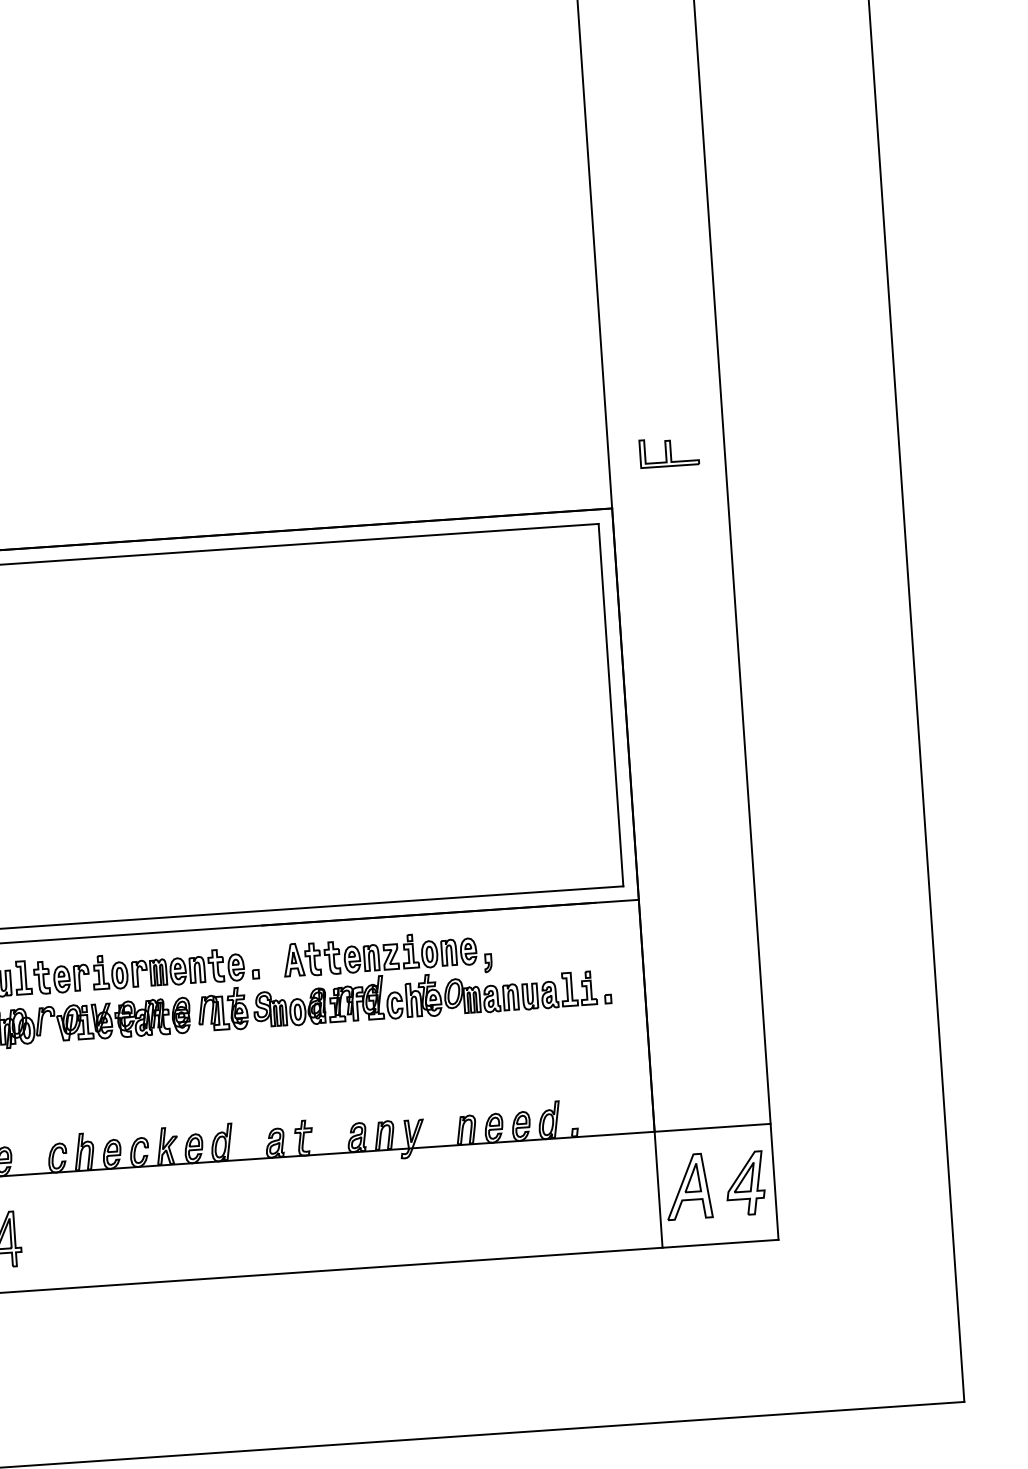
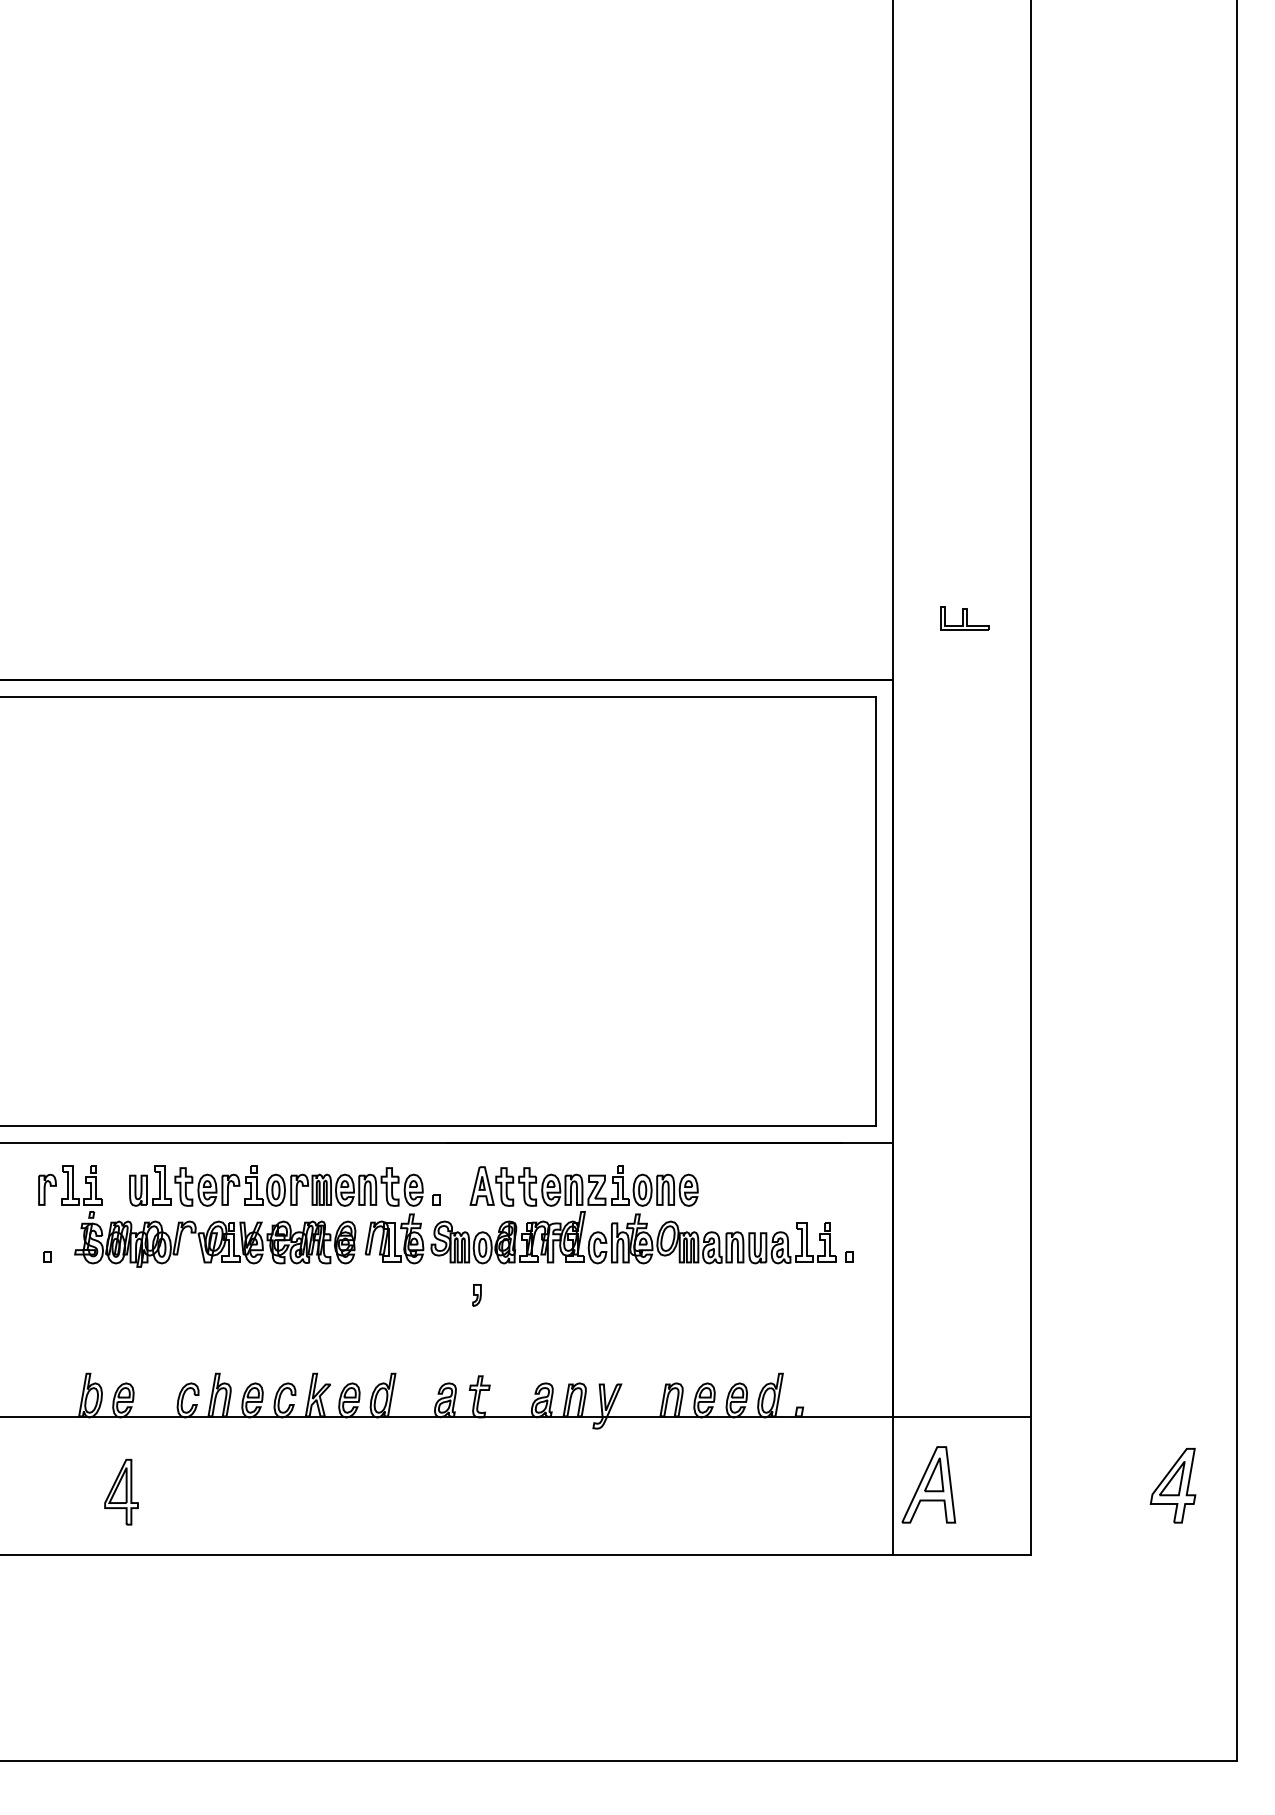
part: (669, 452) -> (965, 618), size x0.7
part: (487, 963) -> (476, 1295), moved
part: (744, 1183) -> (1172, 1485), moved

